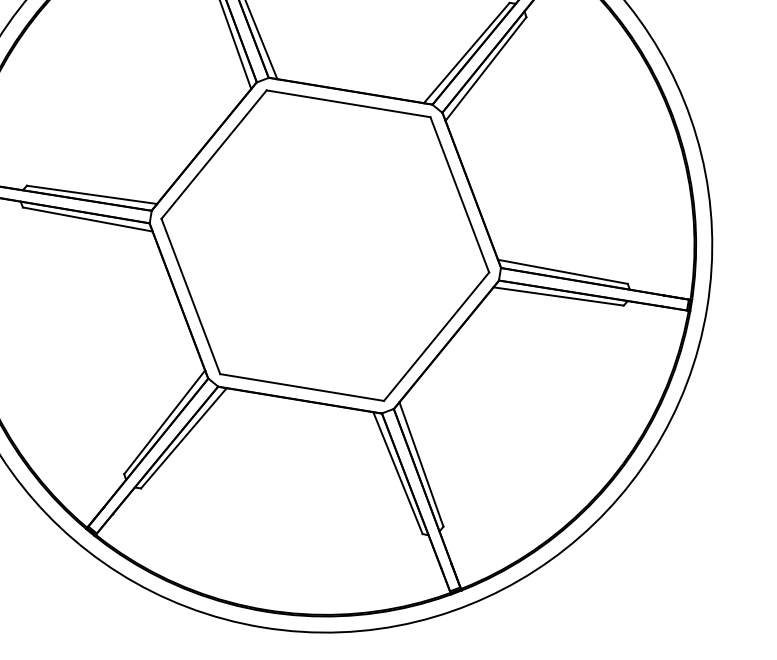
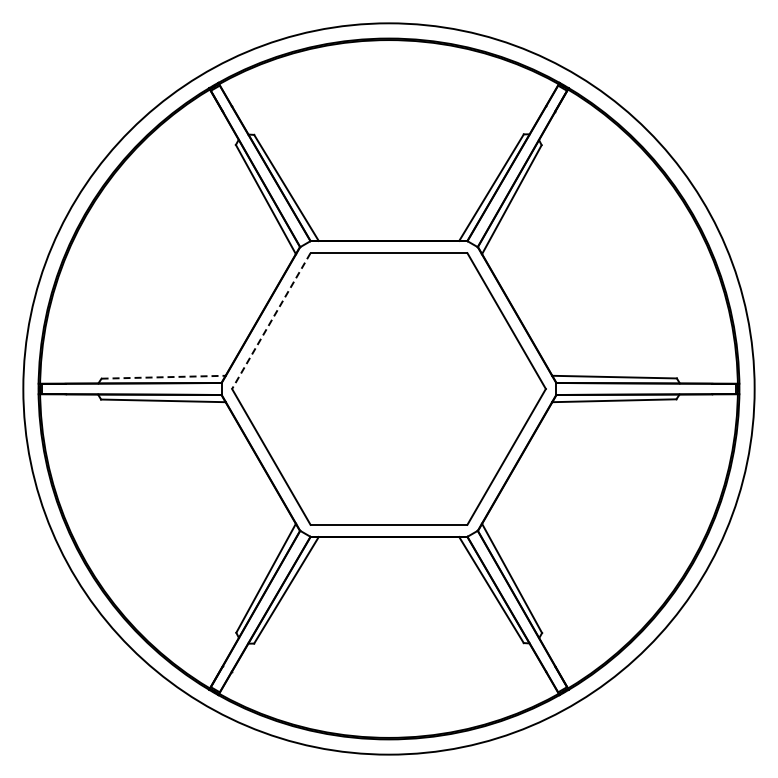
line: (214, 155) -> (271, 321), solid -> dashed
line: (92, 195) -> (164, 377), solid -> dashed

